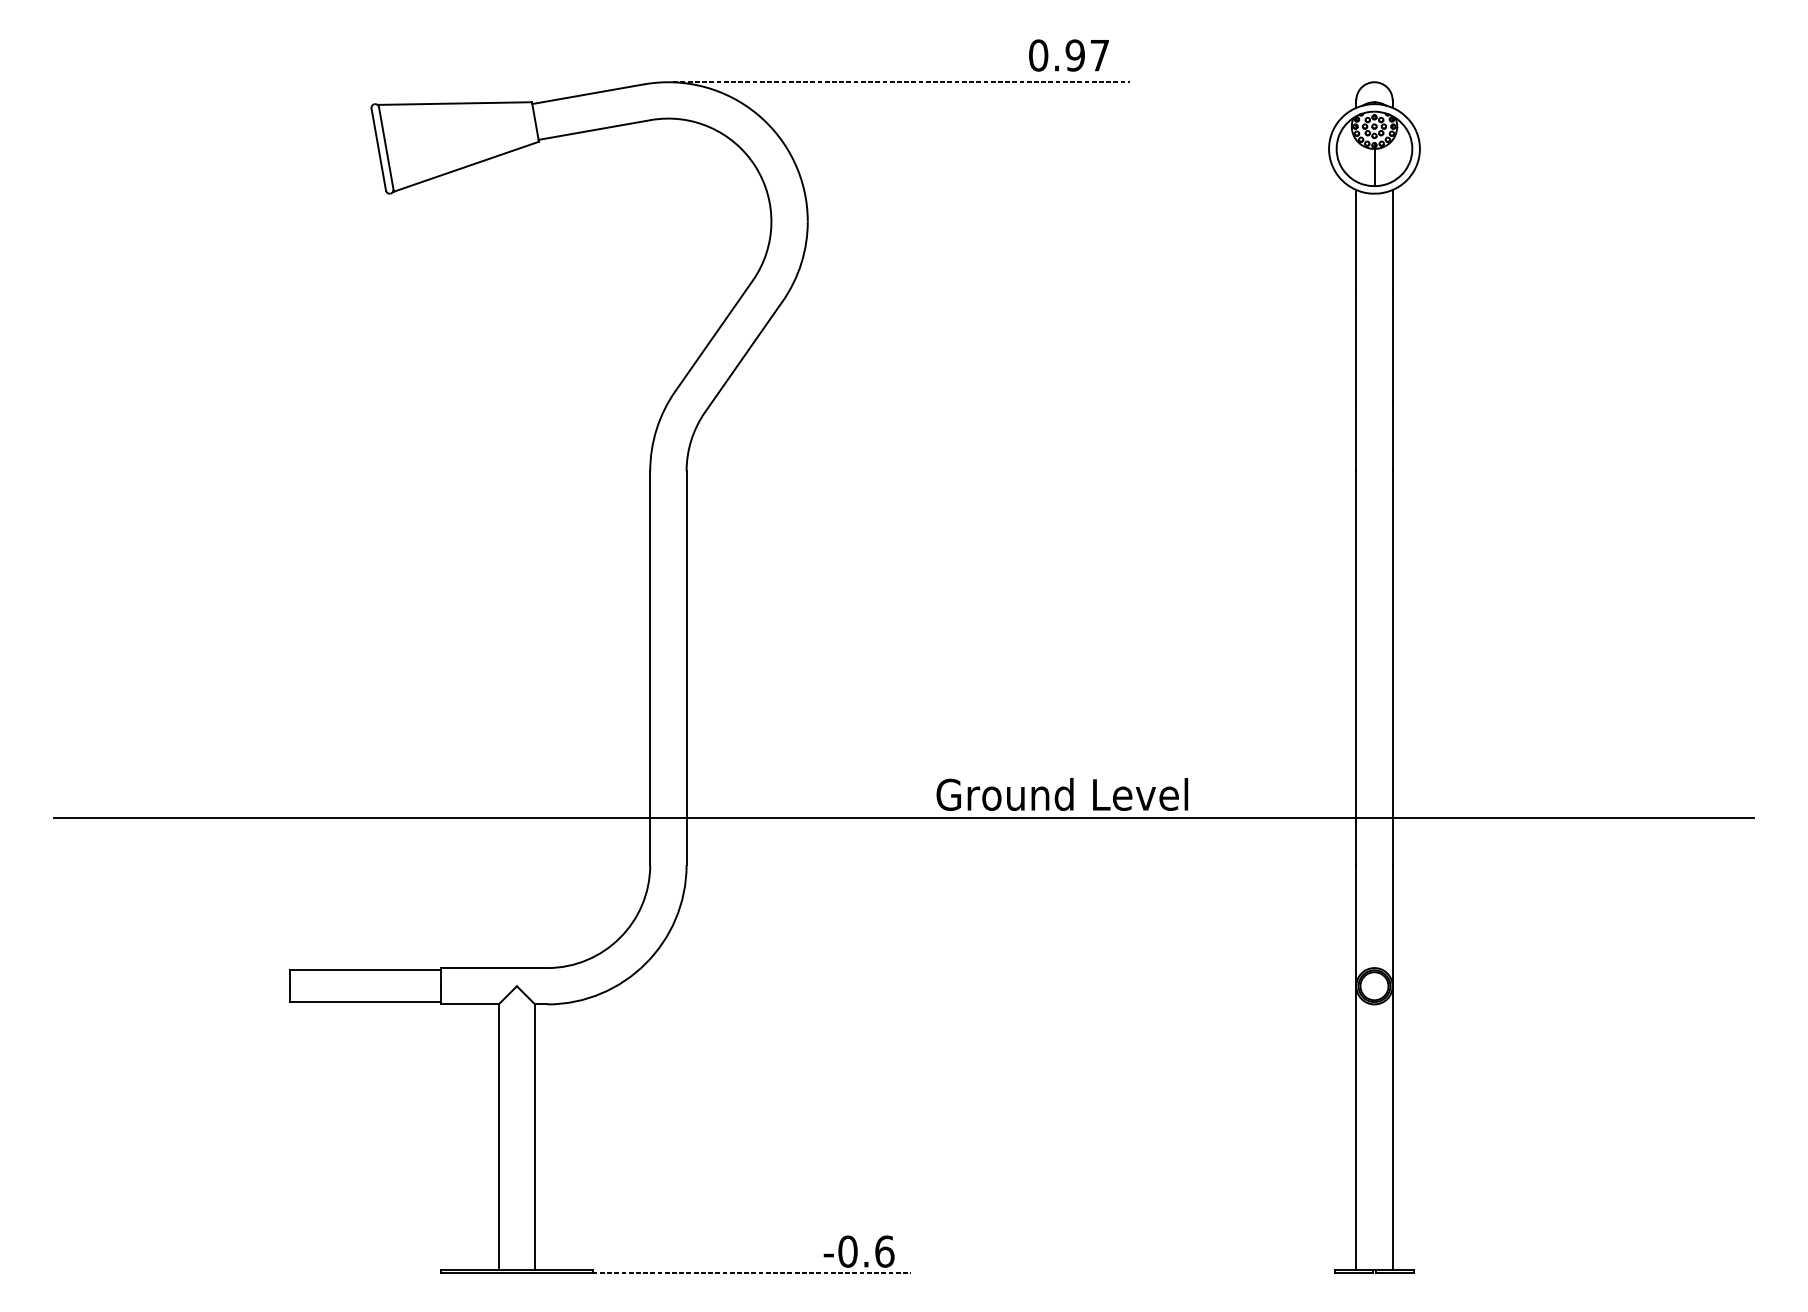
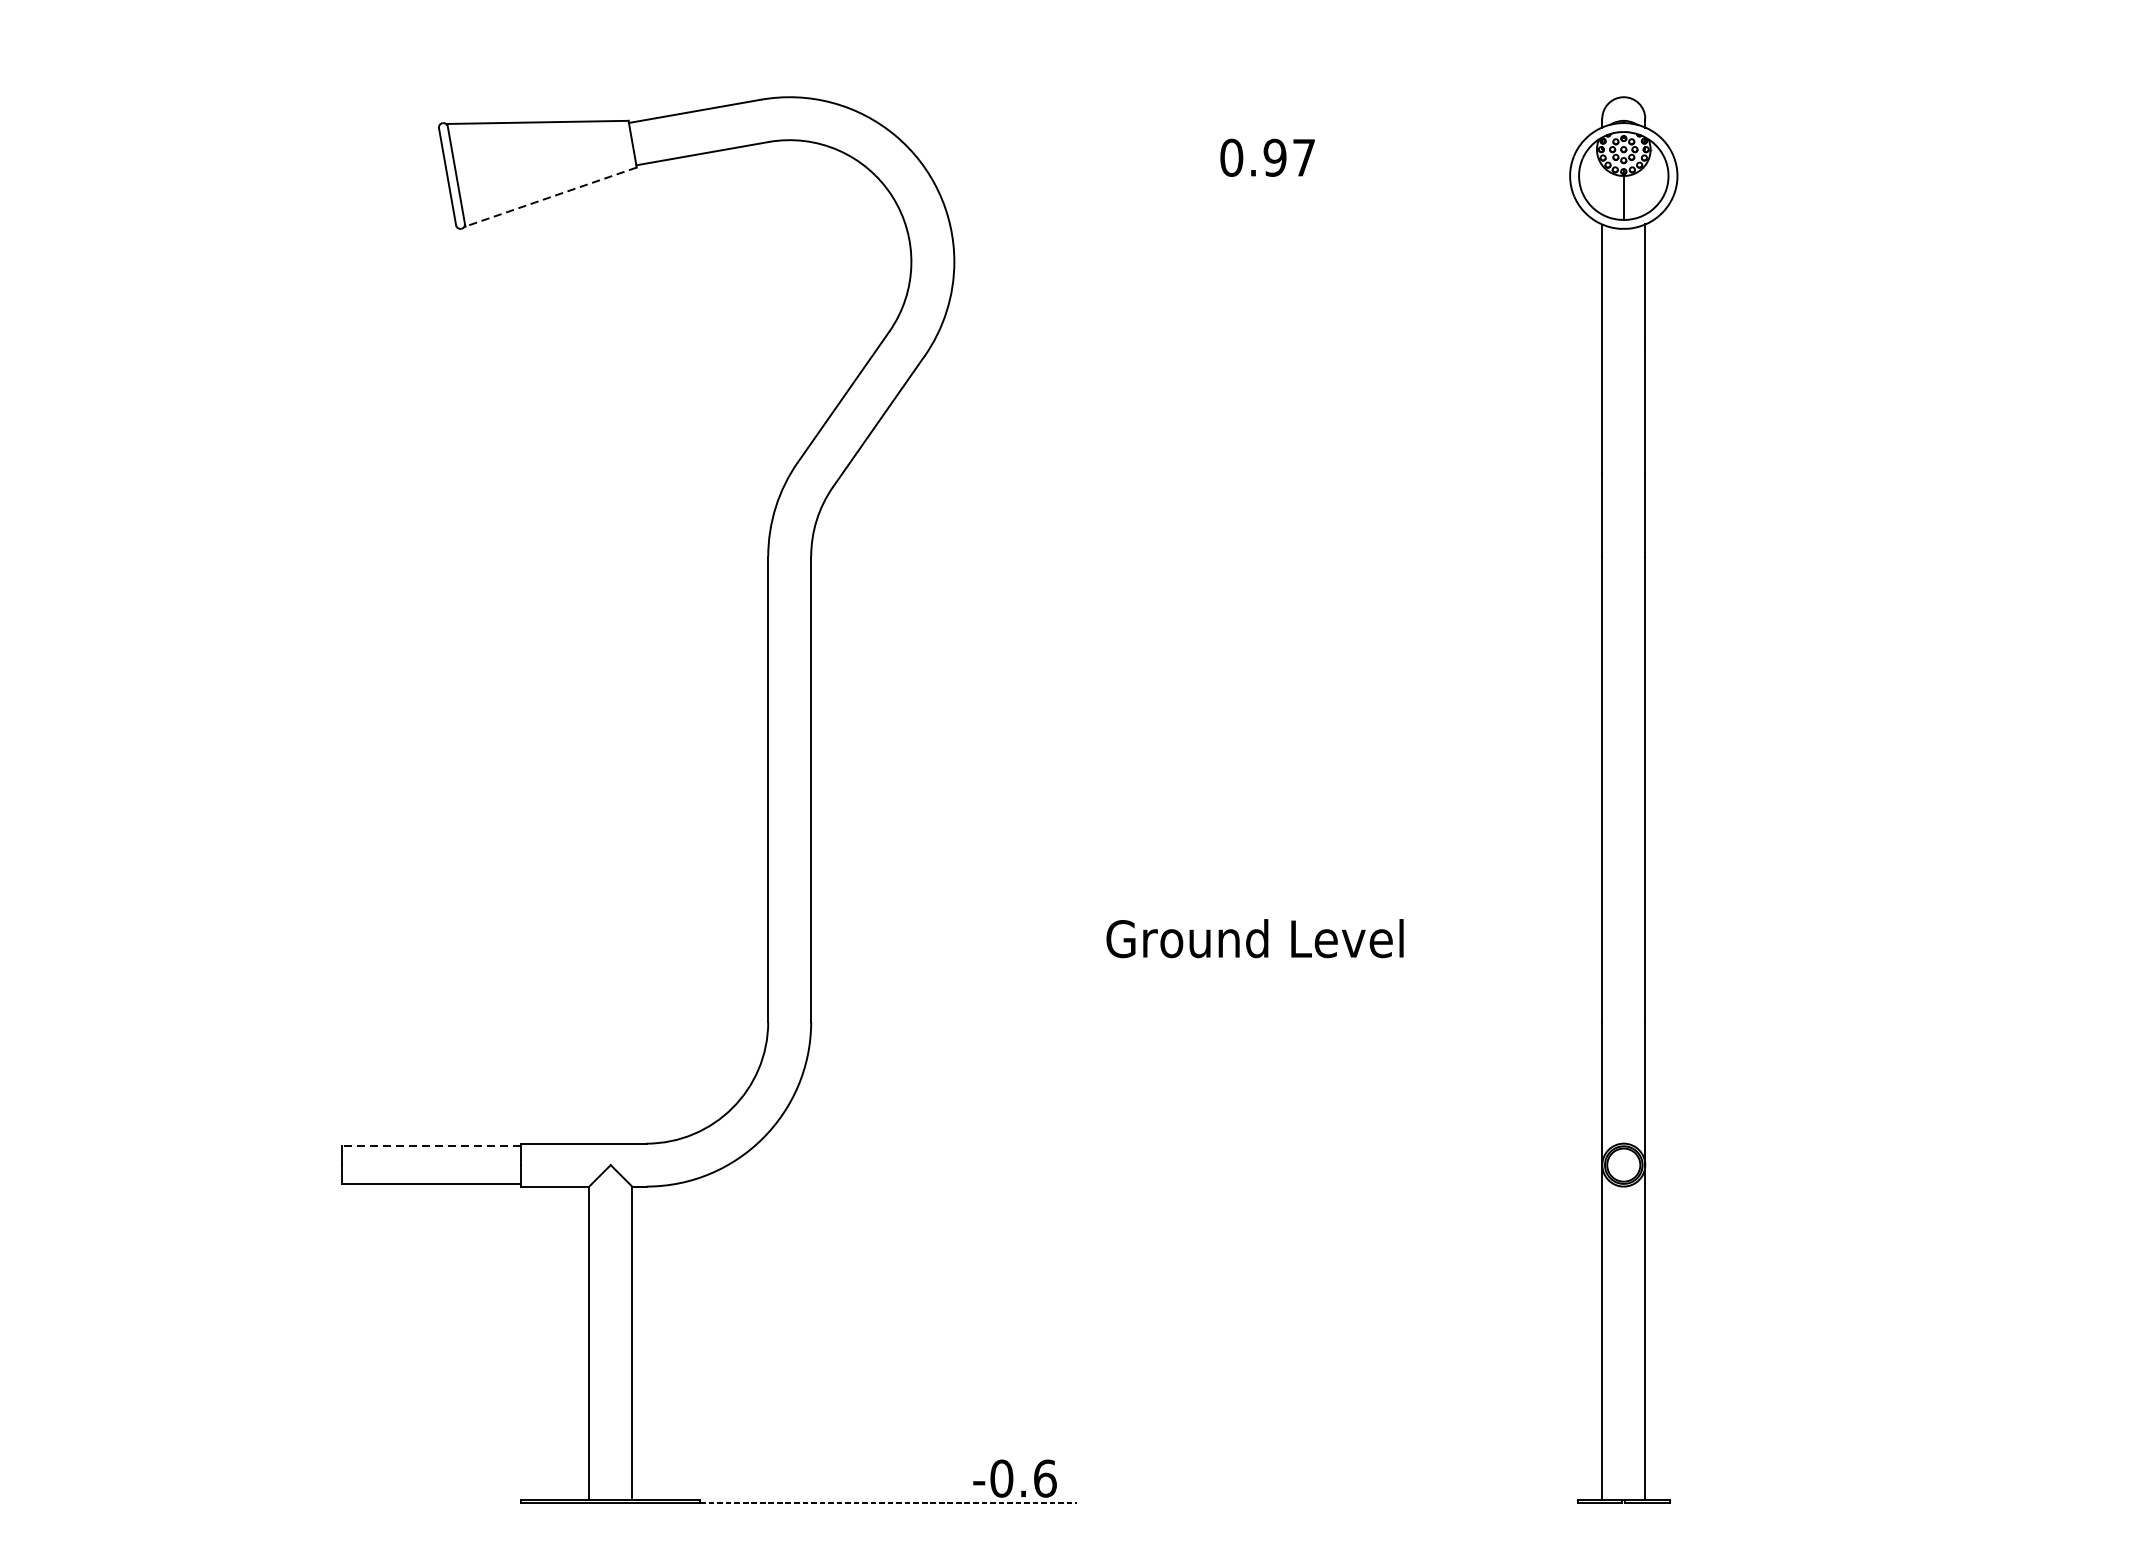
text: (1068, 55) -> (1267, 157), moved
line: (901, 82) -> (1065, 97), removed
line: (466, 166) -> (551, 196), solid -> dashed
line: (903, 818) -> (1067, 966), removed
line: (365, 970) -> (431, 1146), solid -> dashed

